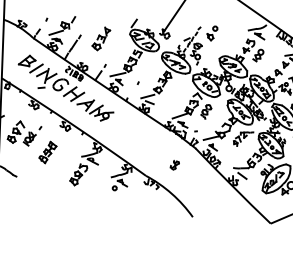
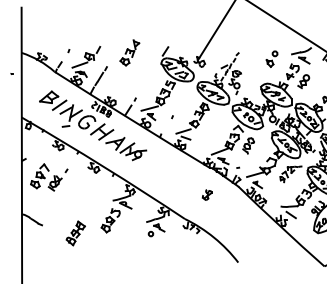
part: (211, 32) -> (271, 58), moved
part: (101, 38) -> (129, 52), moved
part: (47, 152) -> (75, 233), moved
part: (174, 164) -> (206, 194), moved

